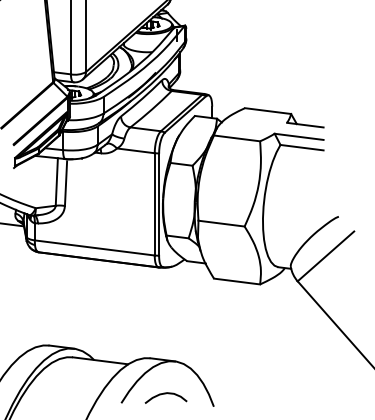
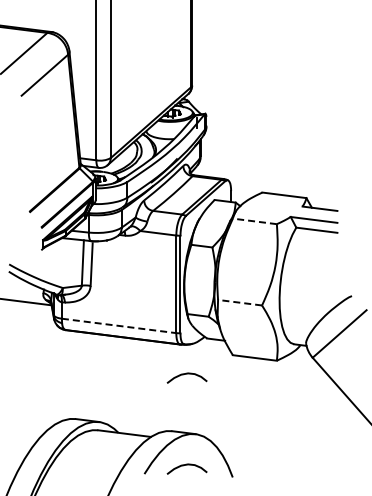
line: (236, 138) -> (254, 221), solid -> dashed
line: (220, 223) -> (239, 302), solid -> dashed
line: (95, 247) -> (119, 325), solid -> dashed
curve: (165, 298) -> (186, 374), added

